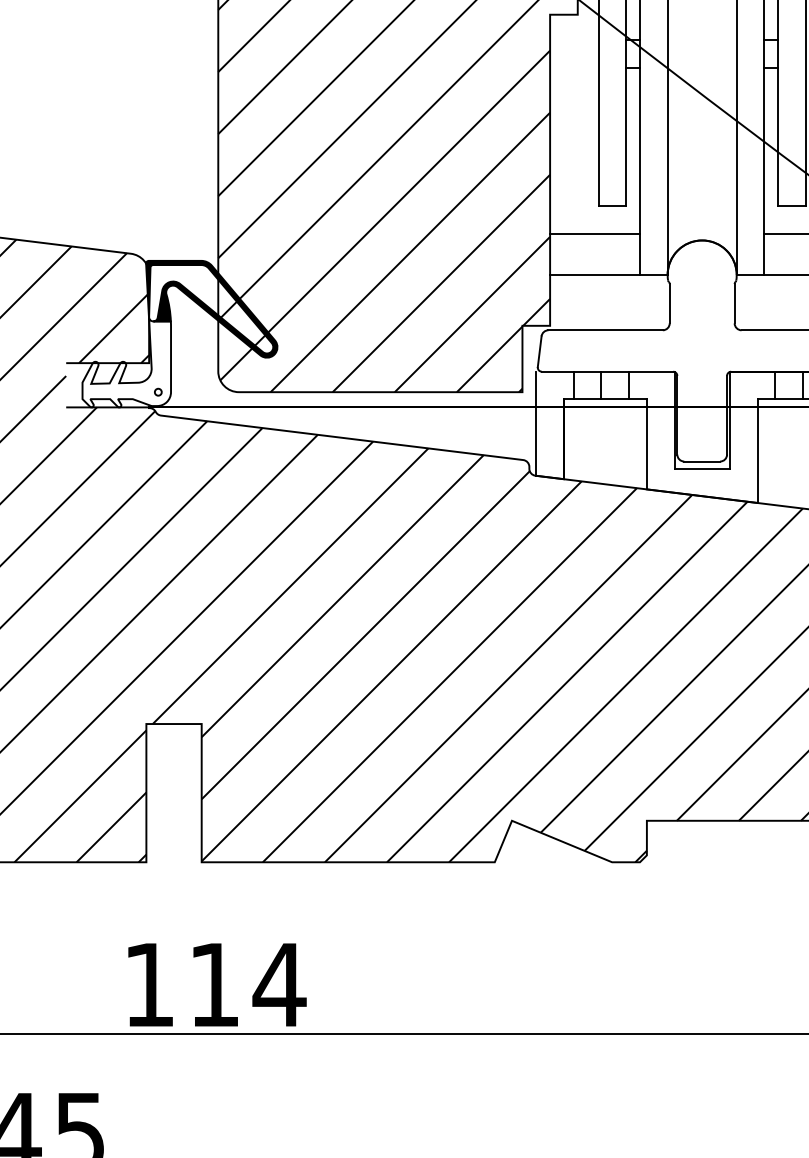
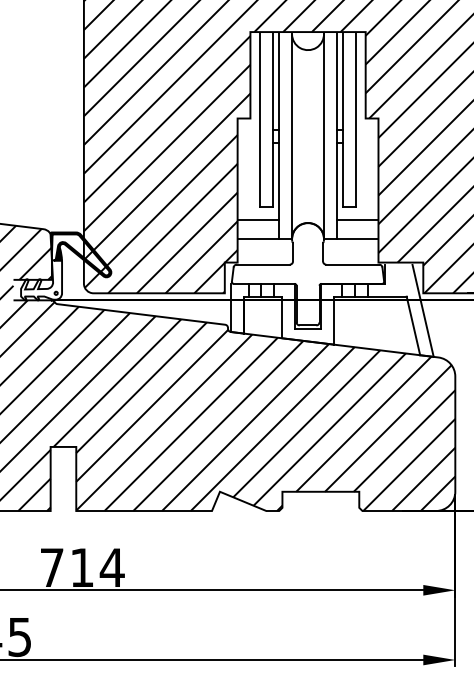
text: (150, 984) -> (52, 567), 114 -> 714

